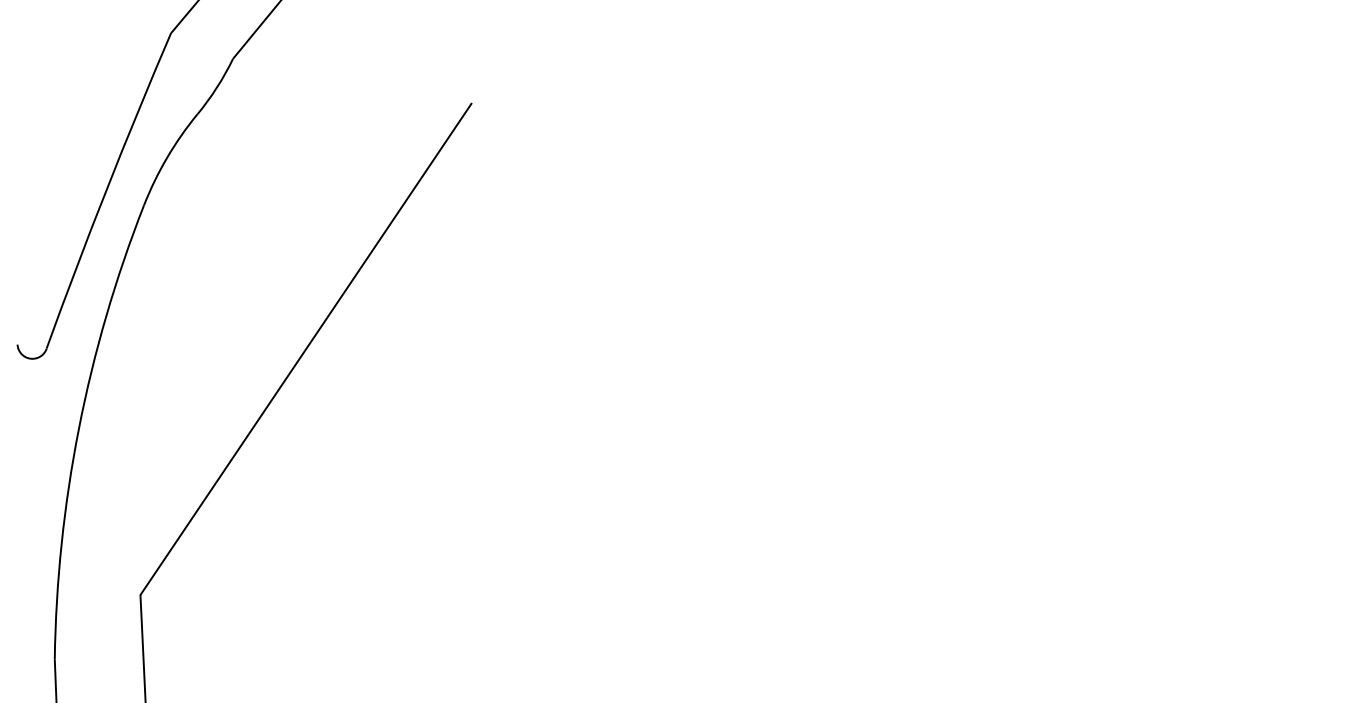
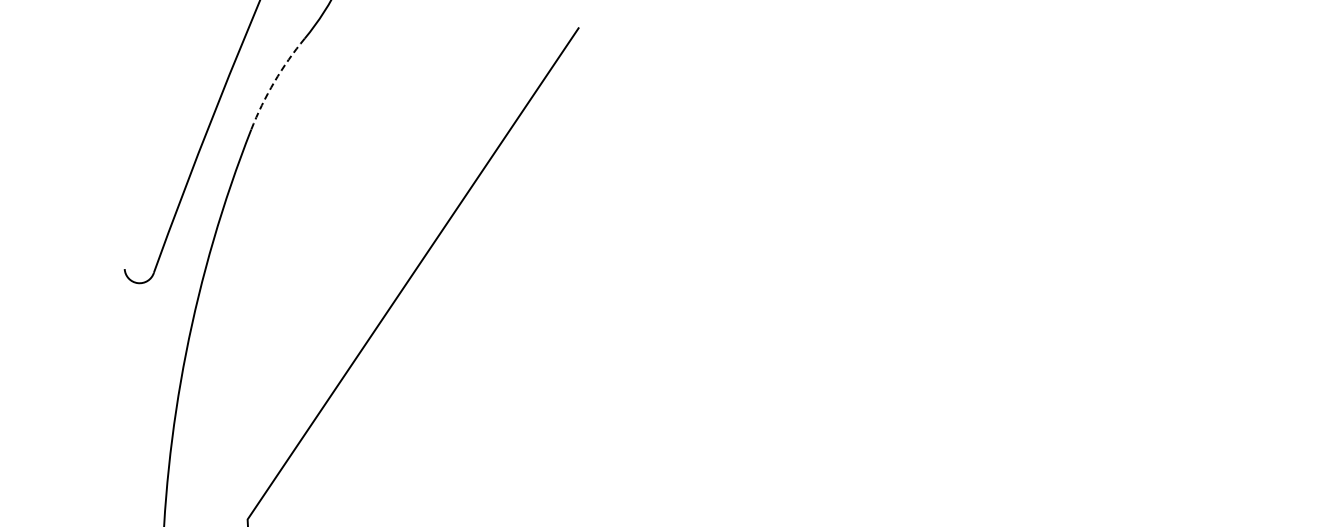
arc: (167, 157) -> (274, 81), solid -> dashed

